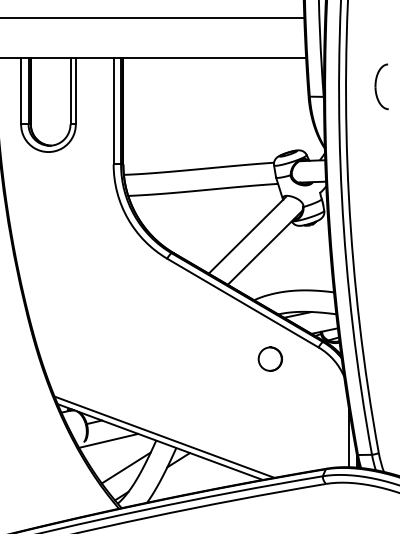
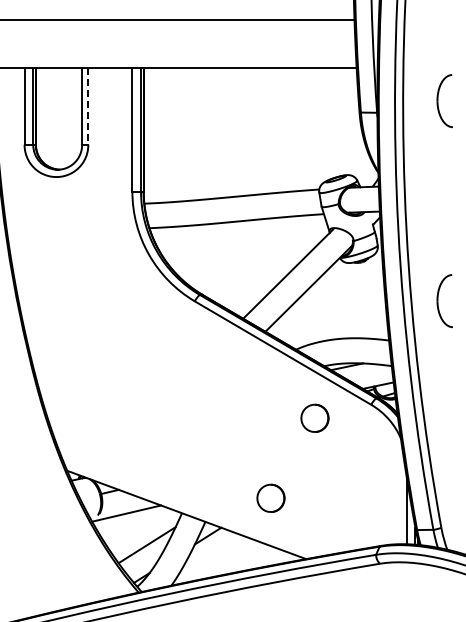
line: (75, 91) -> (88, 106), solid -> dashed
part: (381, 258) -> (444, 301), added
part: (232, 427) -> (270, 497), added
line: (164, 436) -> (191, 508), removed

